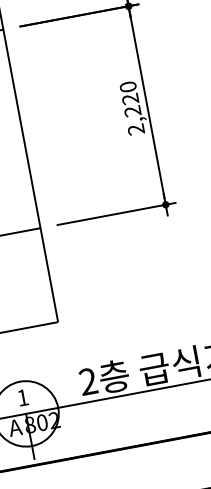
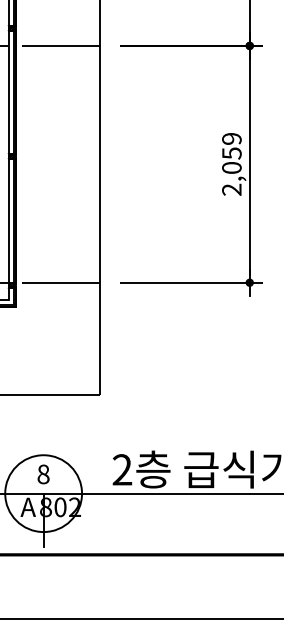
text: (130, 98) -> (231, 152), 2,220 -> 2,059
text: (22, 397) -> (43, 474), 1 -> 8

